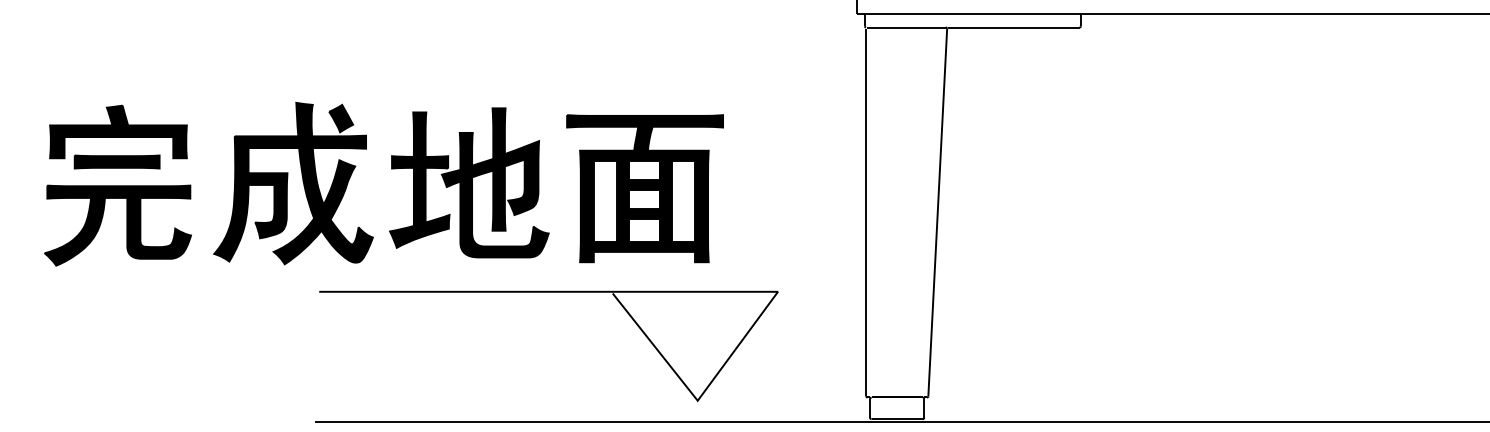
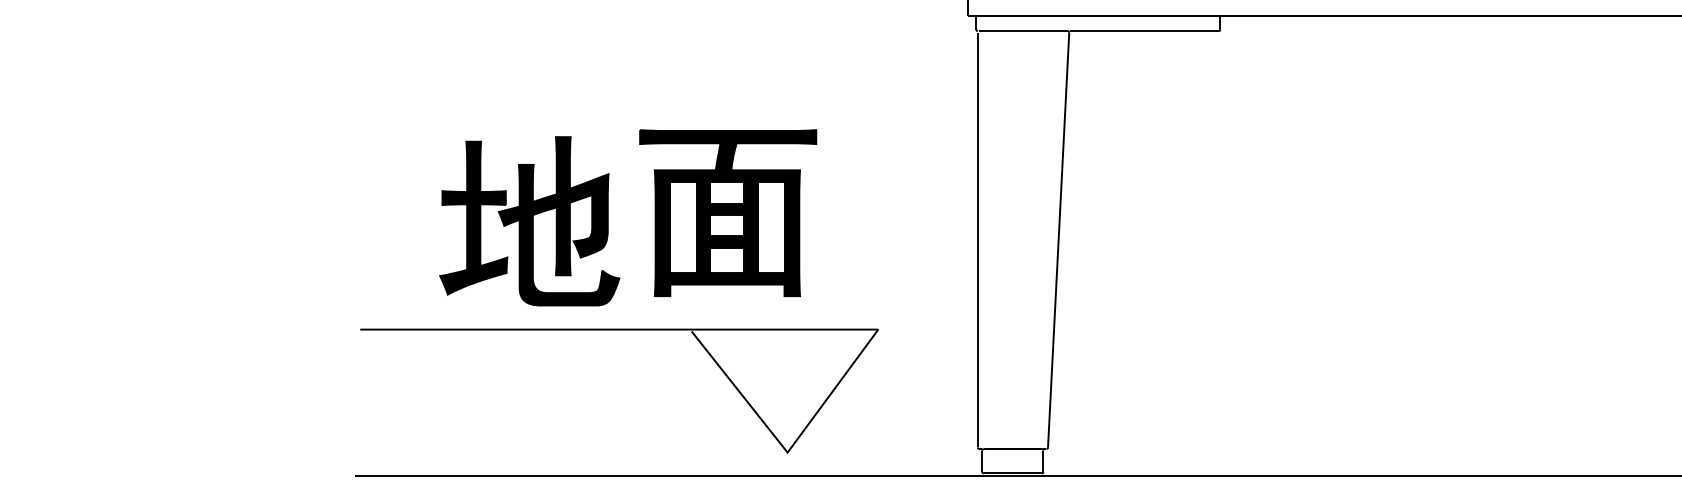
part: (469, 182) -> (529, 220), moved
part: (293, 183) -> (331, 207), removed
part: (117, 185) -> (132, 209), removed

